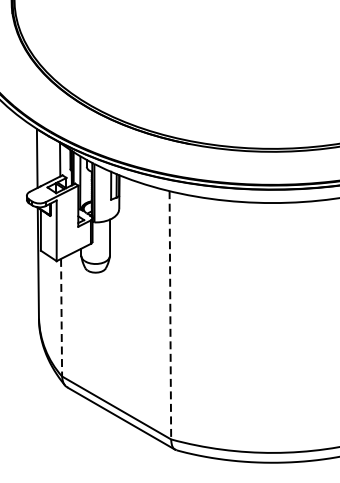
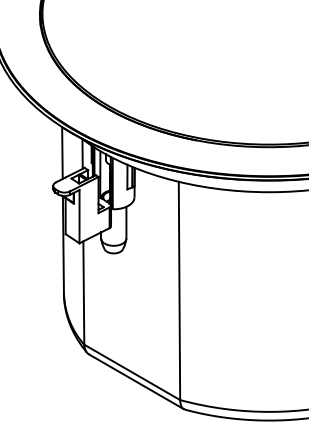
line: (170, 315) -> (179, 291), dashed -> solid
line: (61, 318) -> (83, 293), dashed -> solid

